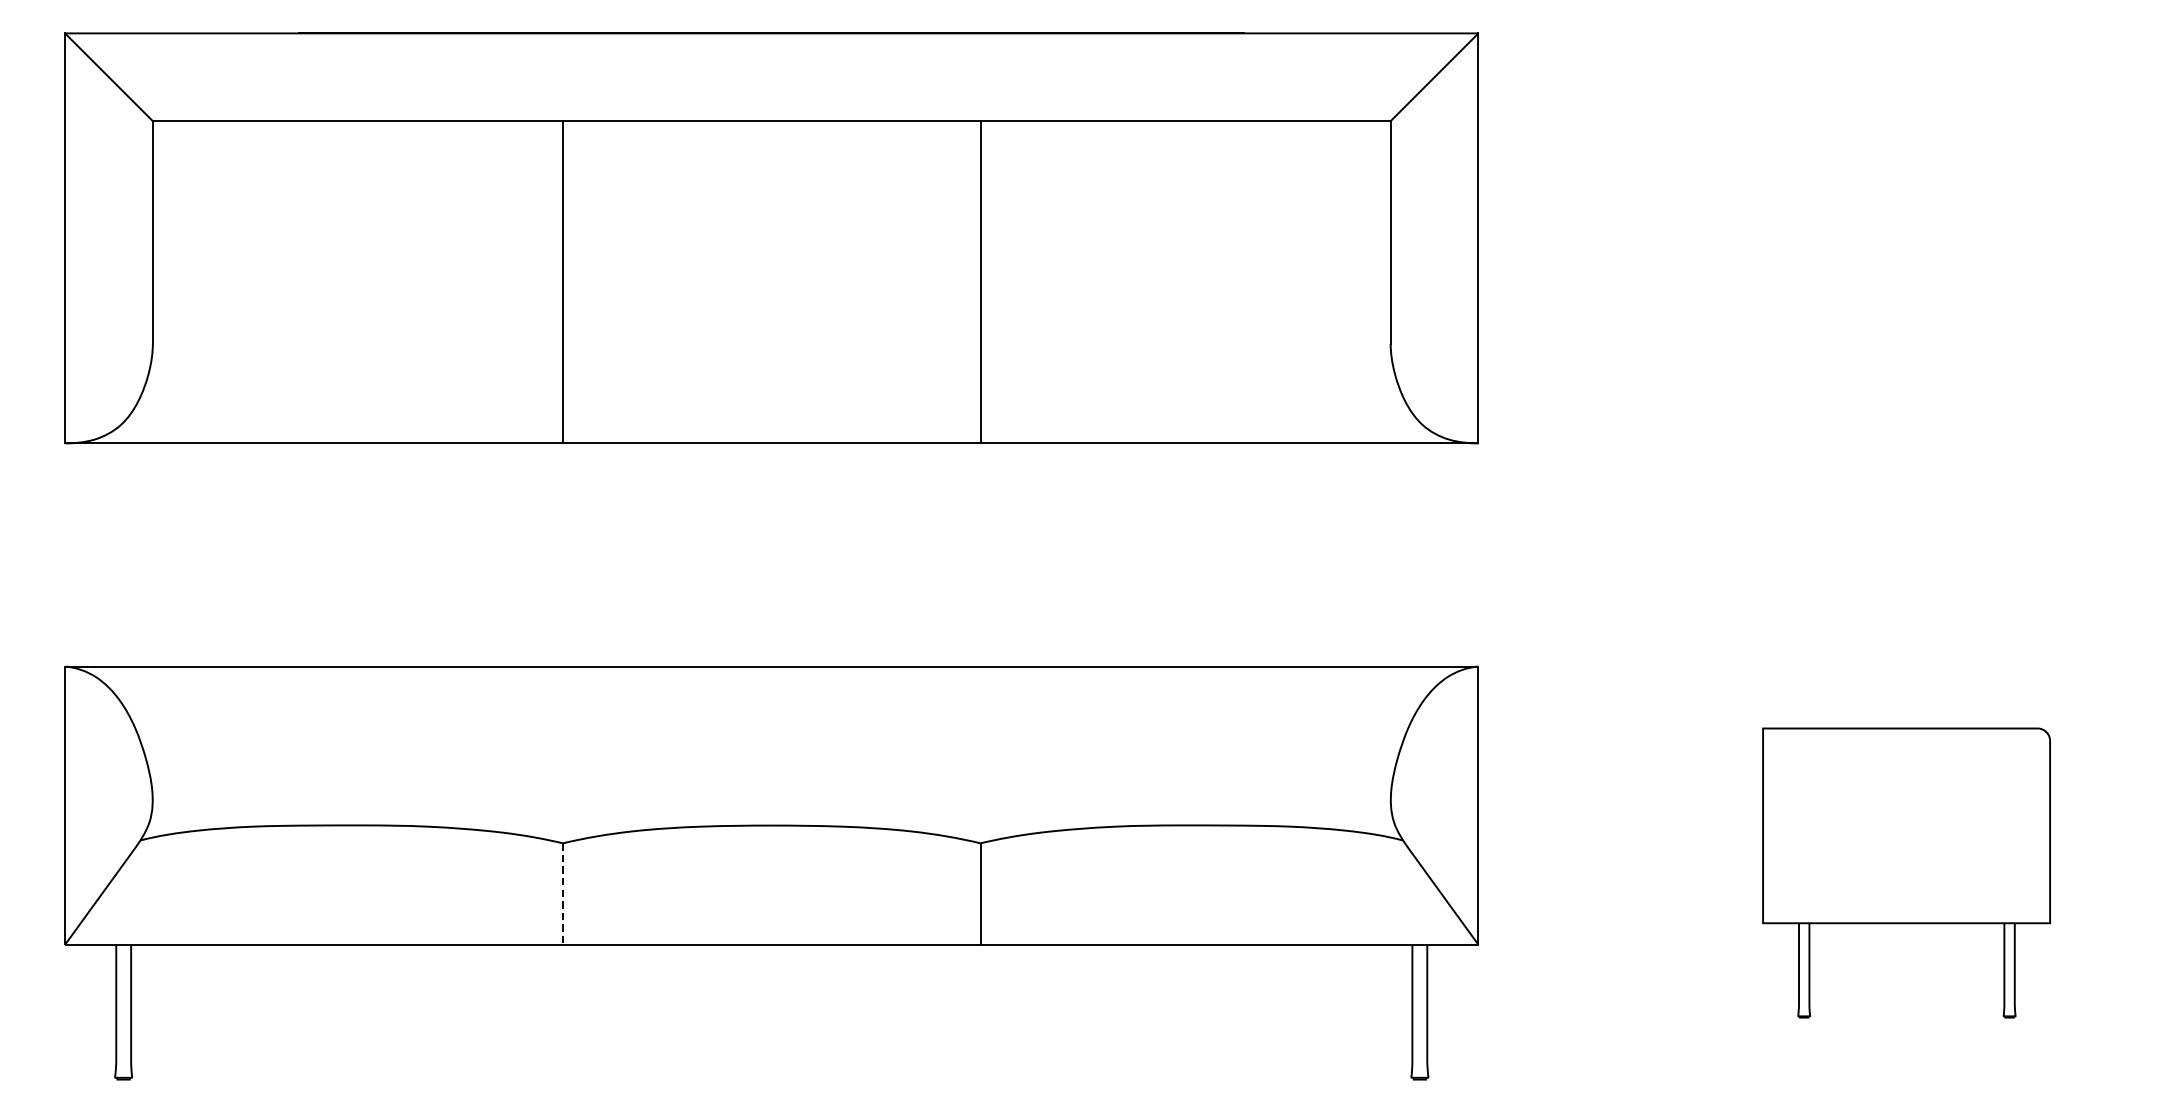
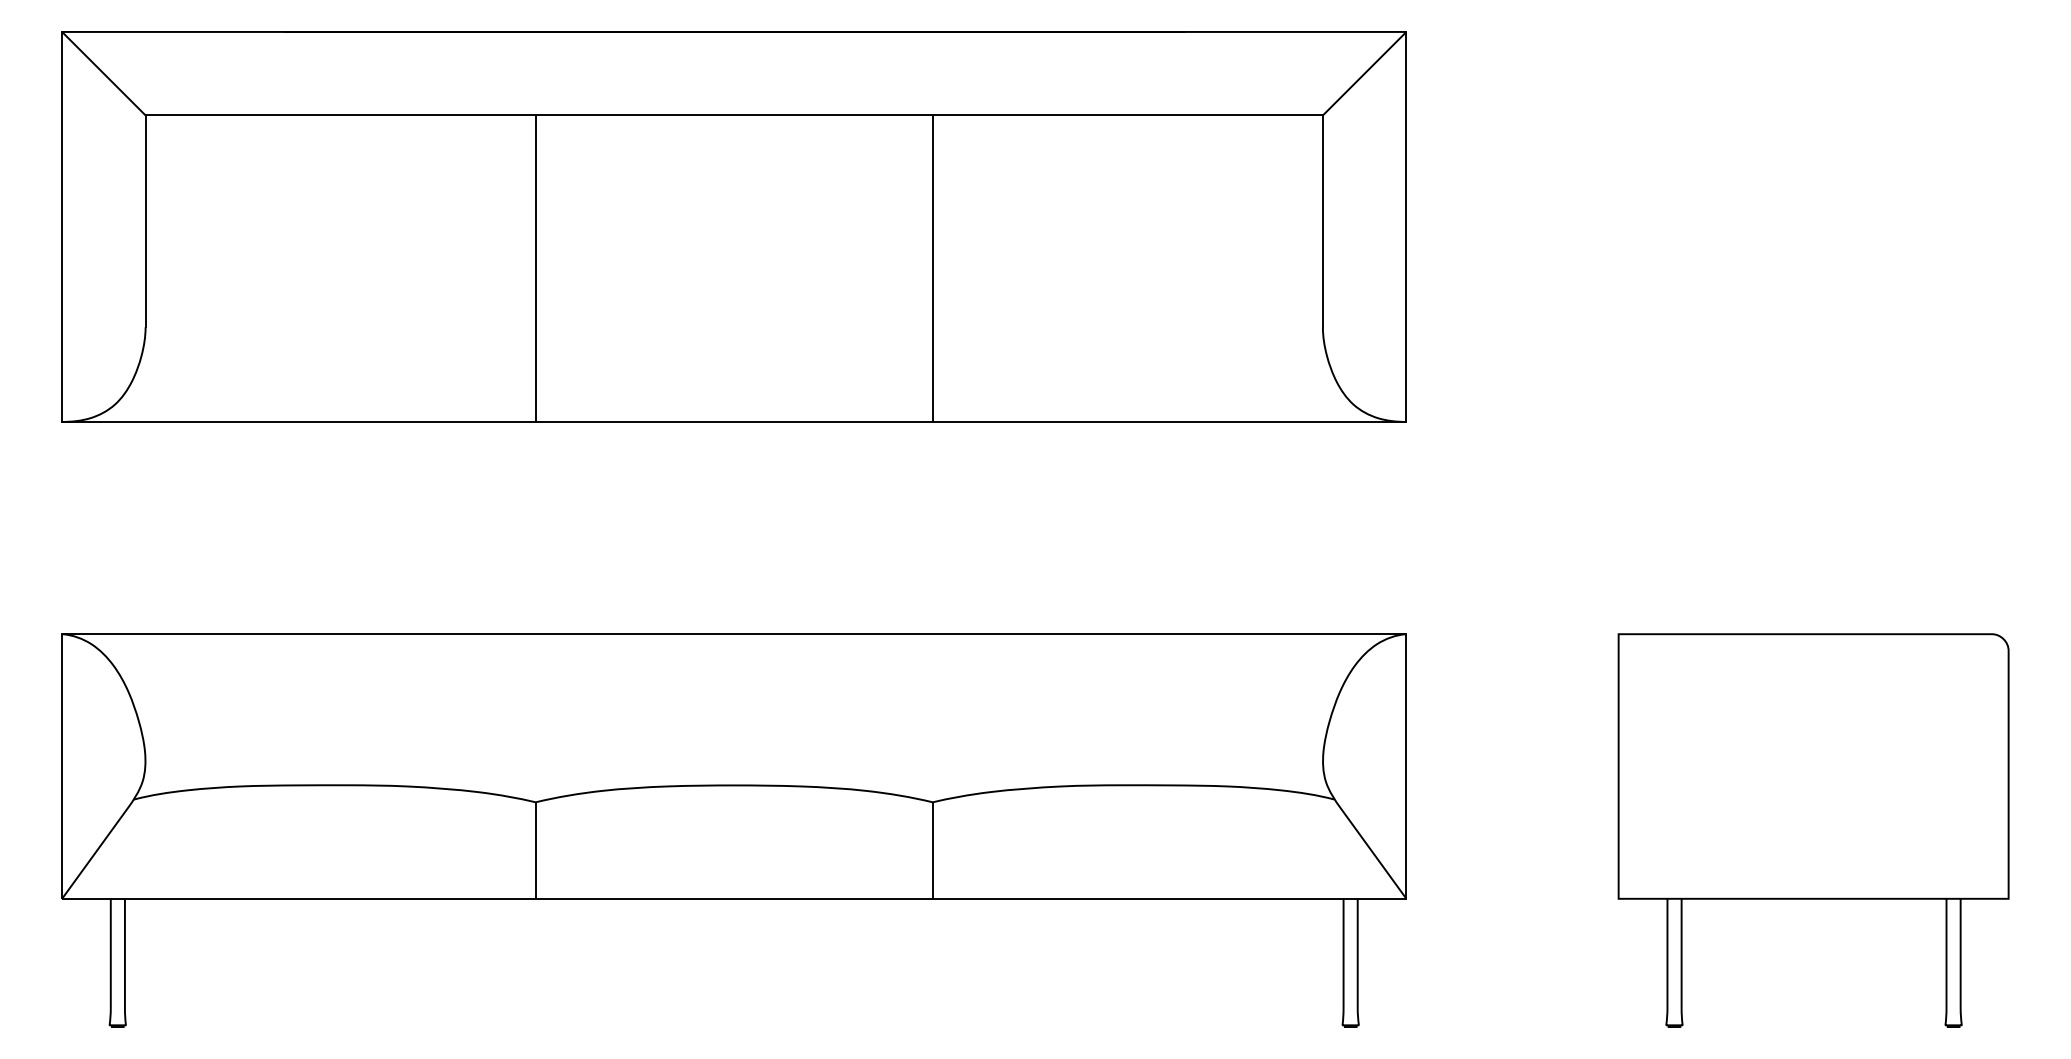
part: (1906, 872) -> (1813, 830), size x1.43
line: (562, 895) -> (535, 851), dashed -> solid

